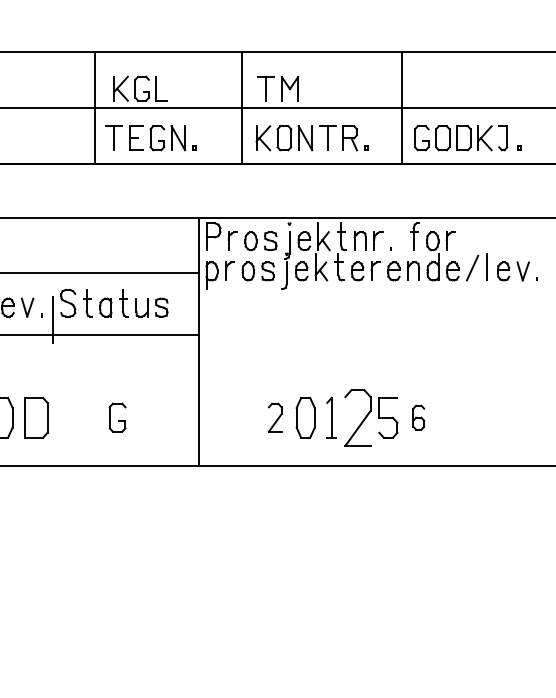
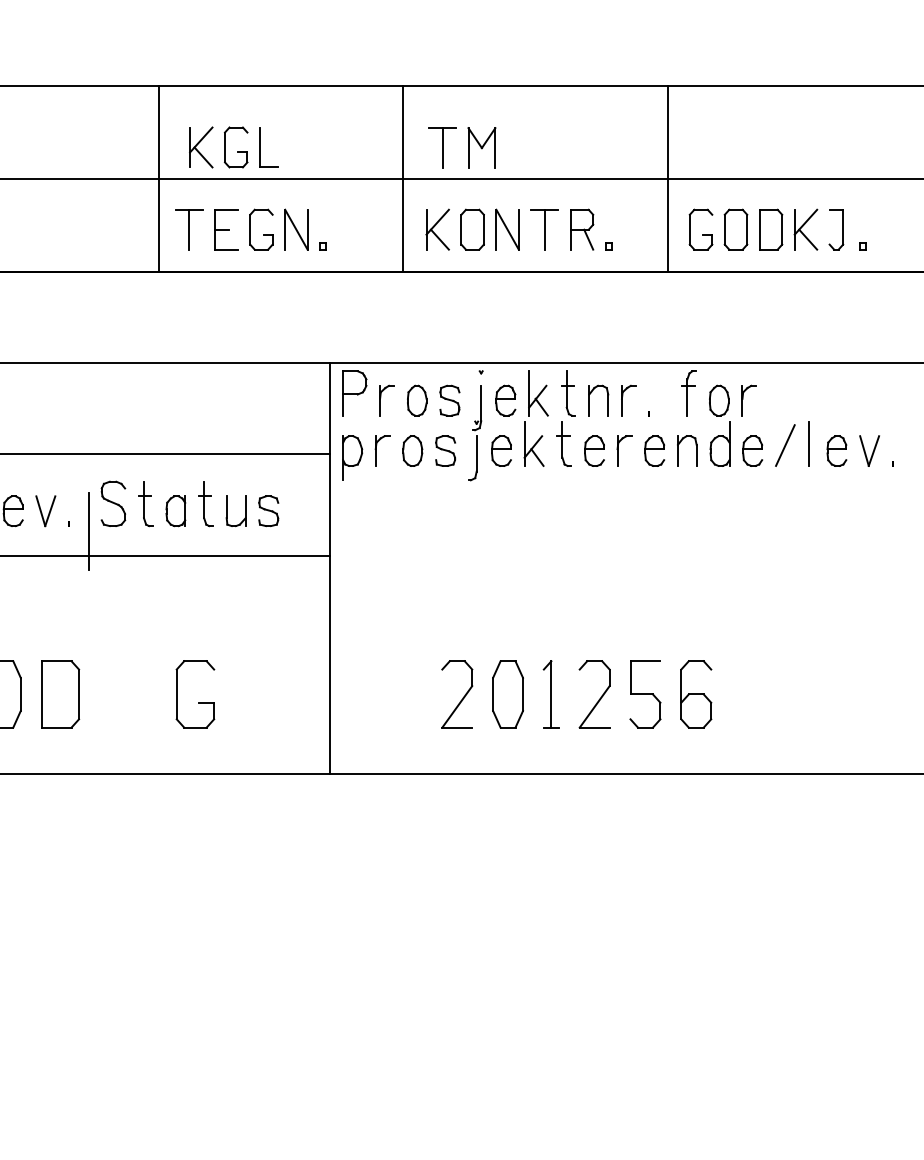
part: (117, 417) -> (195, 693), size x1.43
part: (275, 417) -> (457, 693), size x1.43
part: (357, 417) -> (594, 693), size x0.71
part: (418, 417) -> (695, 693), size x1.67

